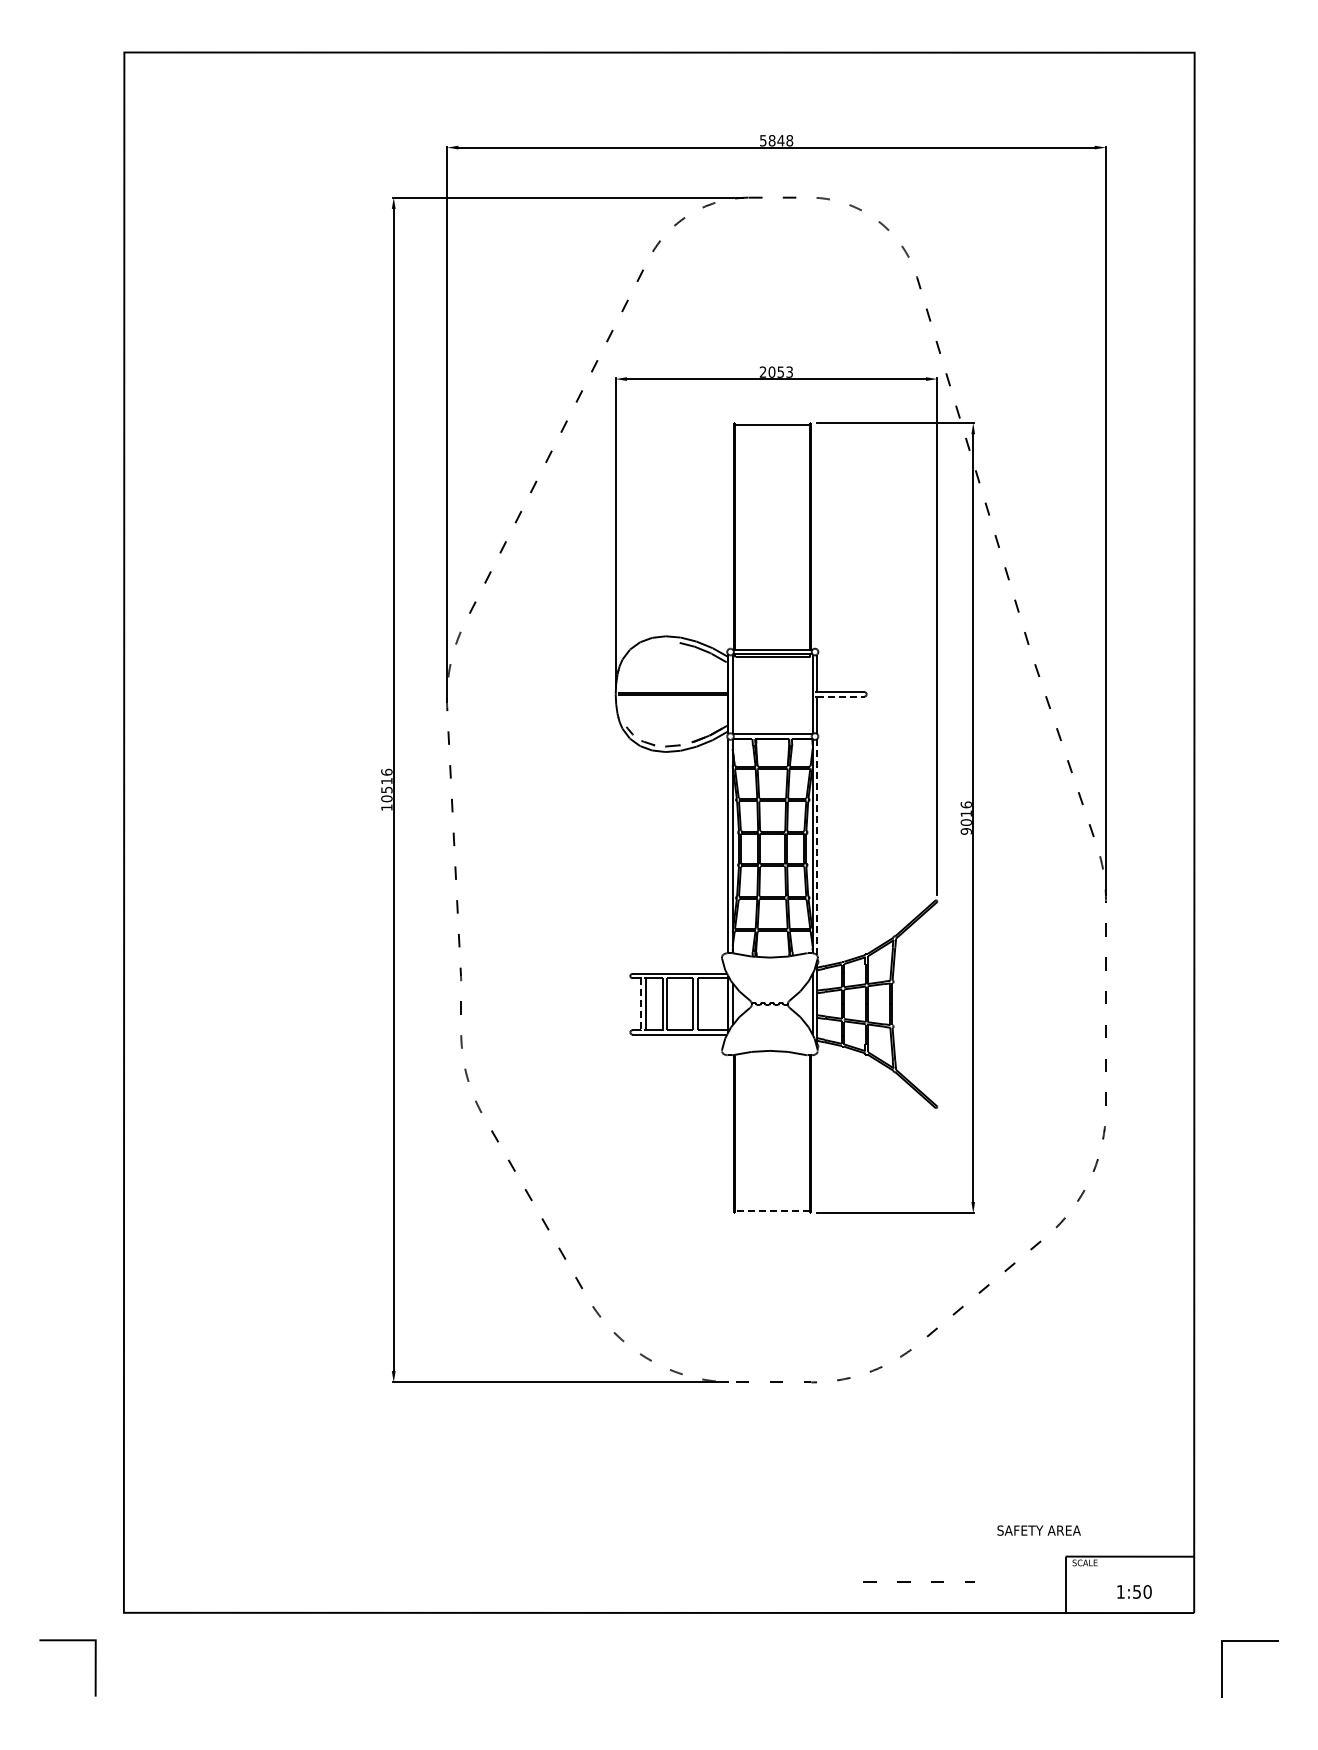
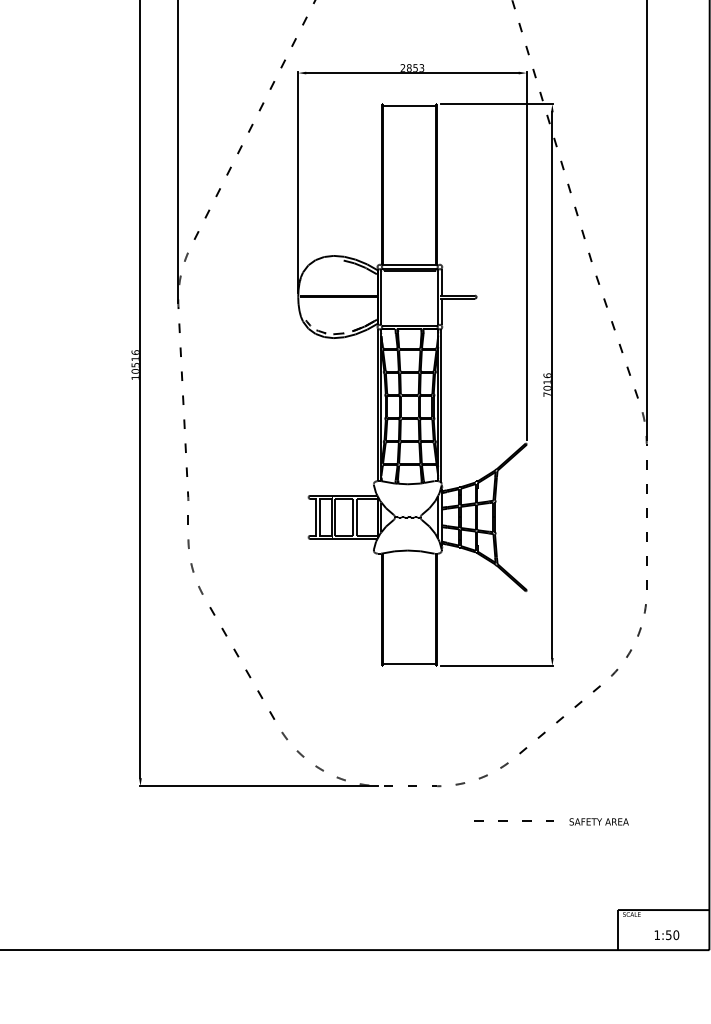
text: (771, 371) -> (408, 67), 2053 -> 2853
line: (840, 696) -> (458, 298), dashed -> solid
text: (965, 831) -> (546, 394), 9016 -> 7016
line: (817, 846) -> (441, 405), dashed -> solid
line: (641, 1004) -> (316, 517), dashed -> solid
line: (772, 1211) -> (409, 664), dashed -> solid
text: (1038, 1530) -> (598, 821), moved
line: (910, 1581) -> (507, 821), moved

